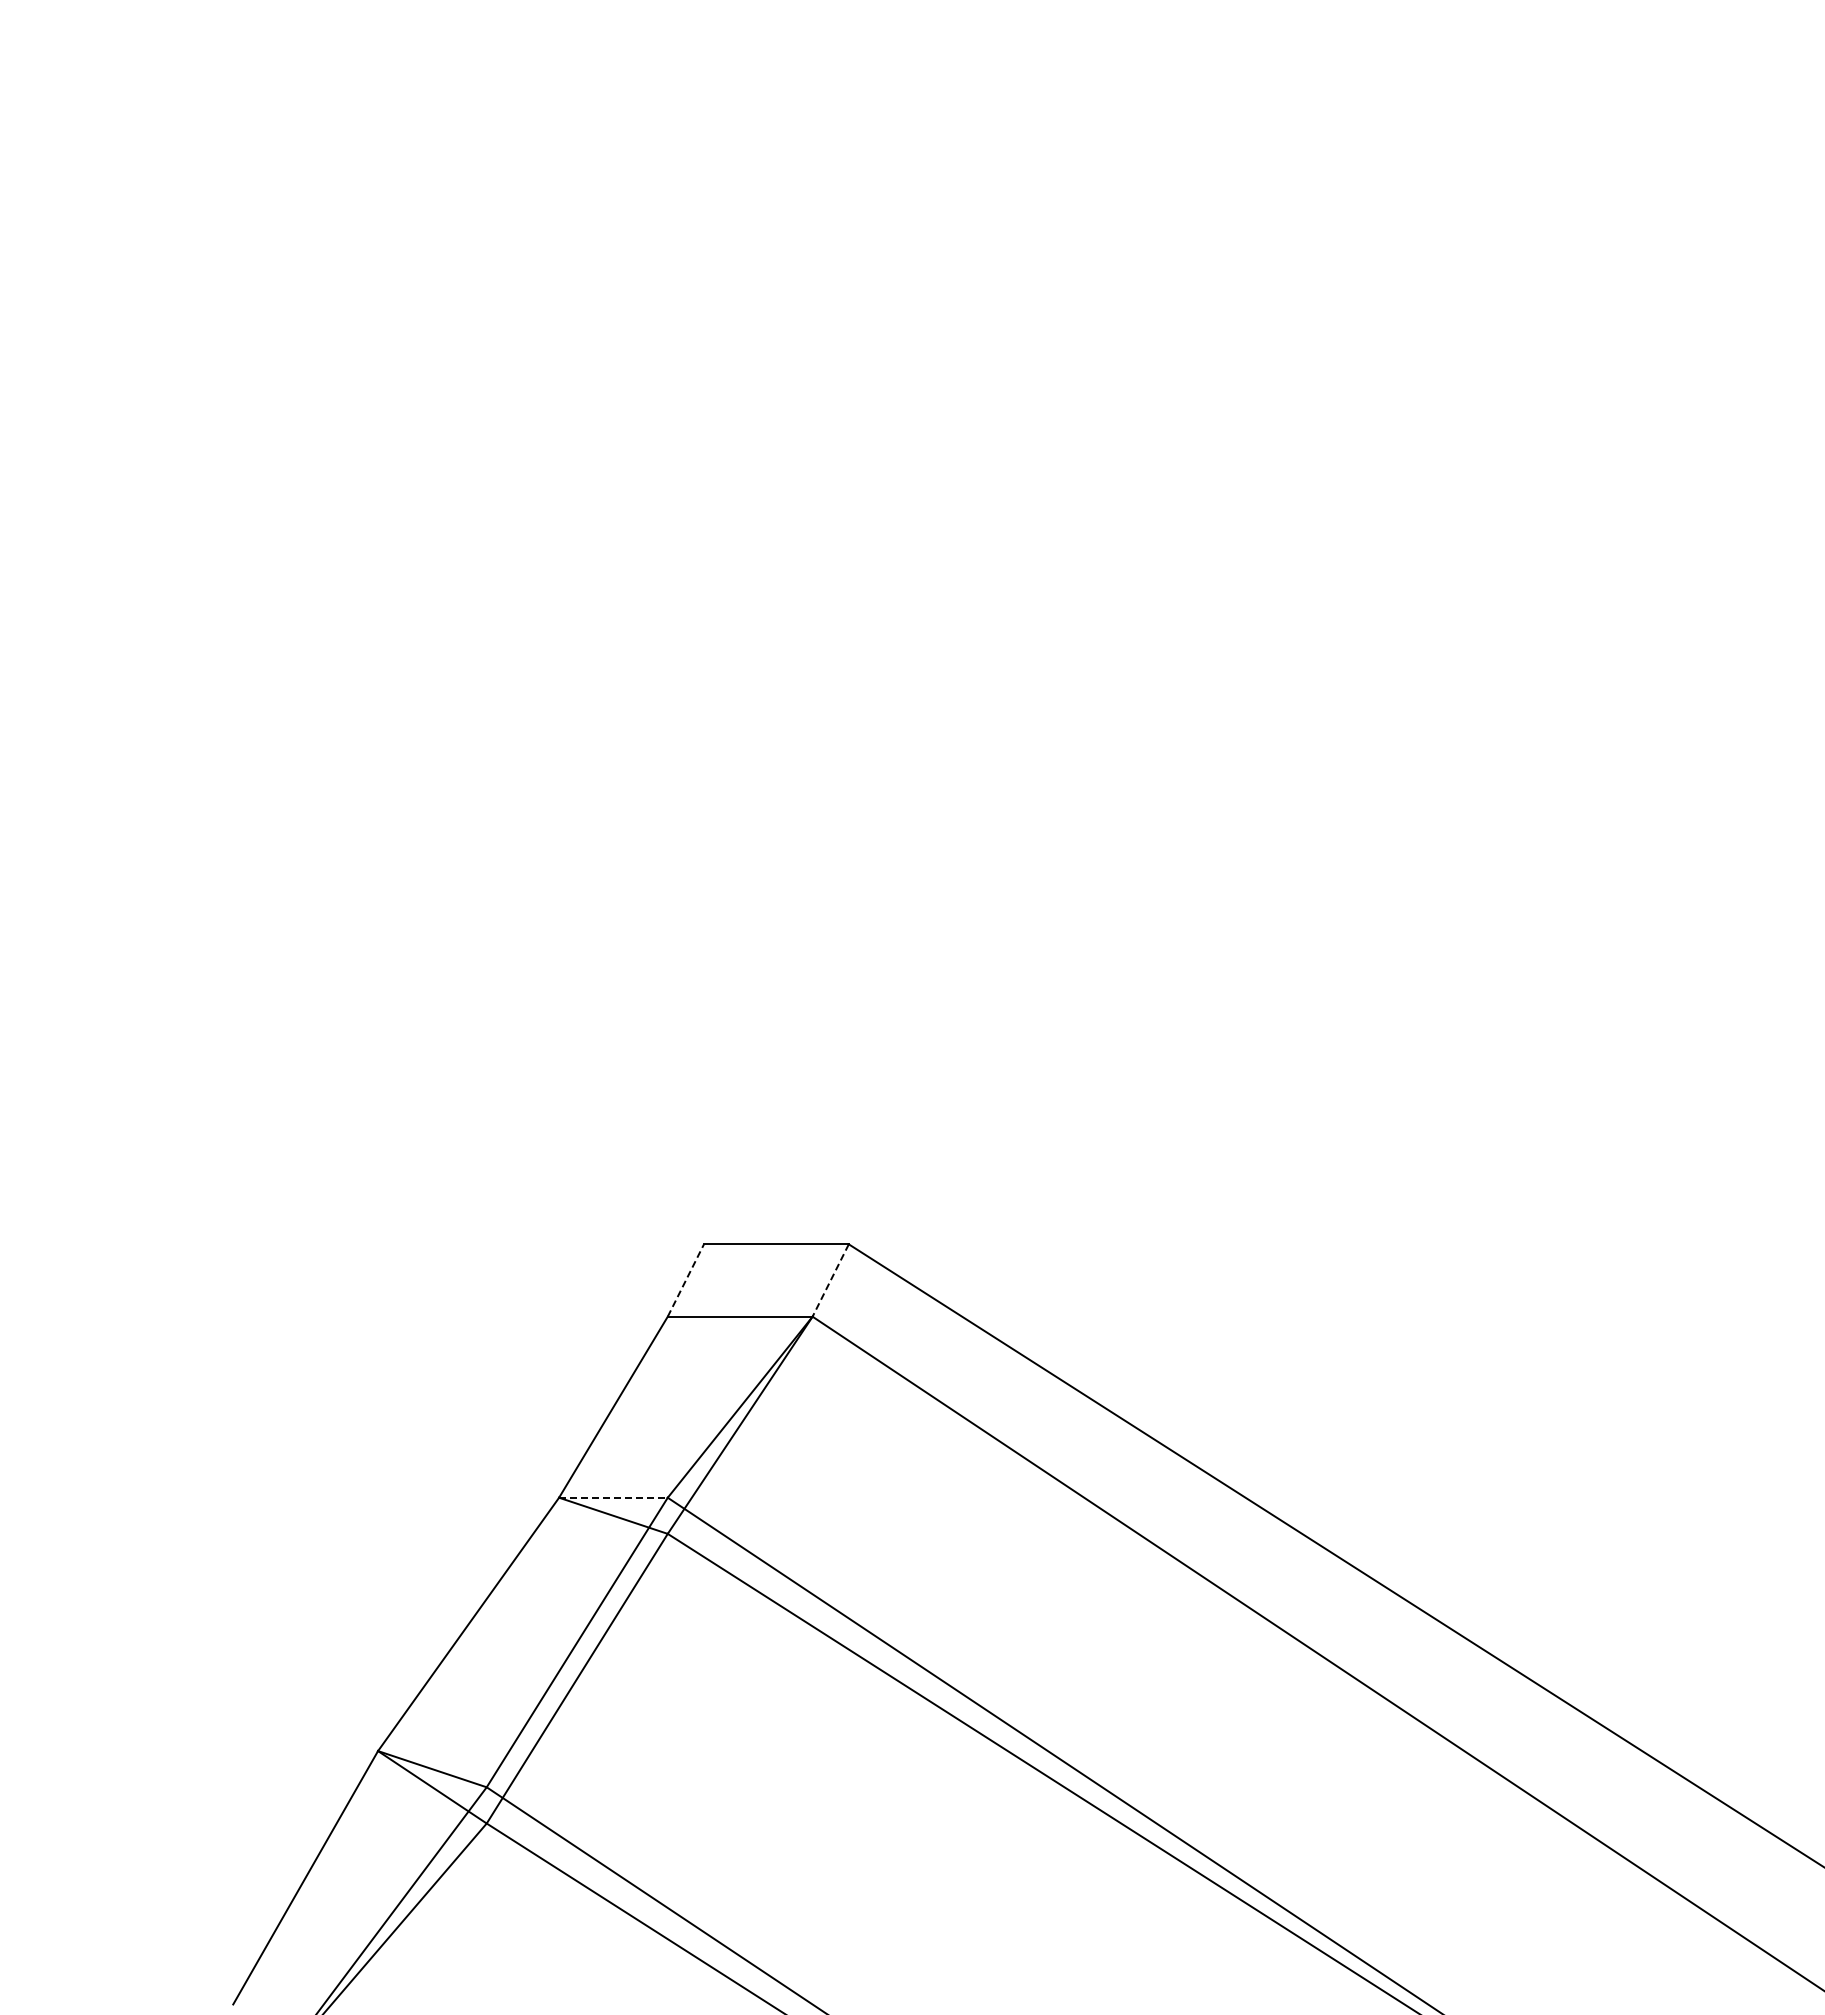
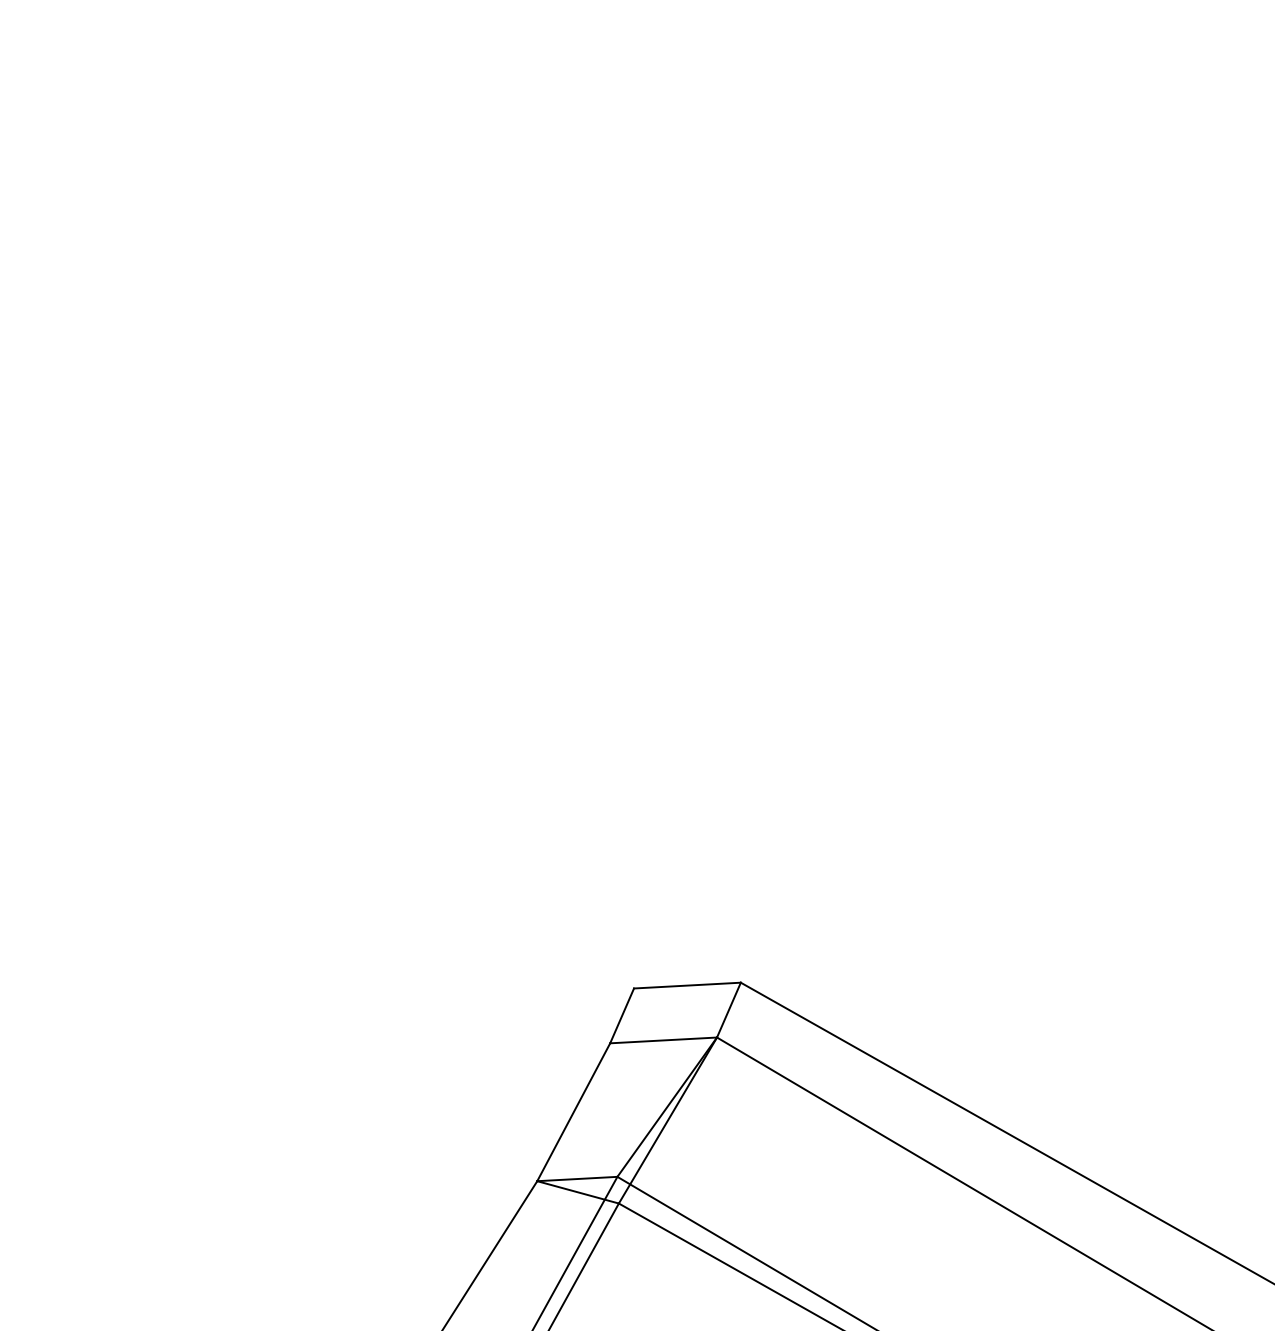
line: (686, 1280) -> (622, 1015), dashed -> solid
line: (830, 1280) -> (728, 1010), dashed -> solid
line: (613, 1497) -> (577, 1178), dashed -> solid

